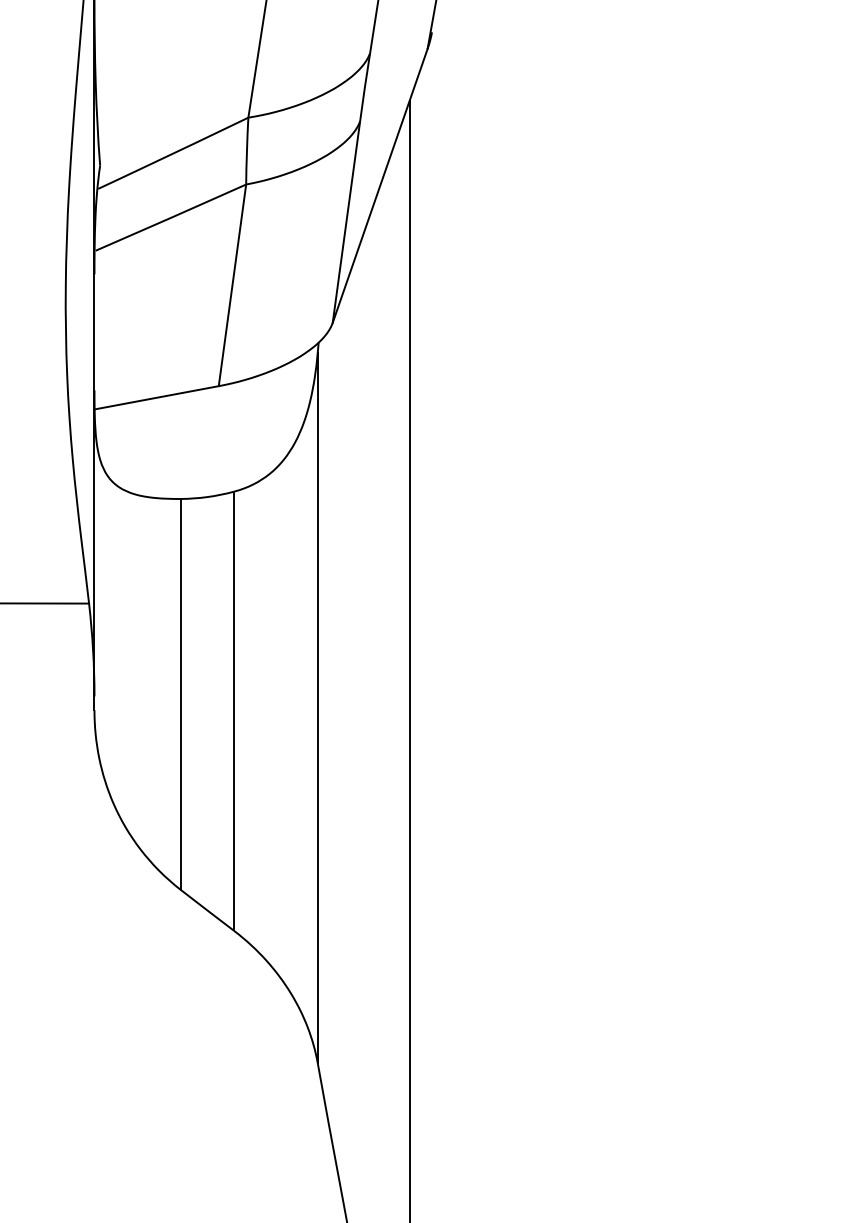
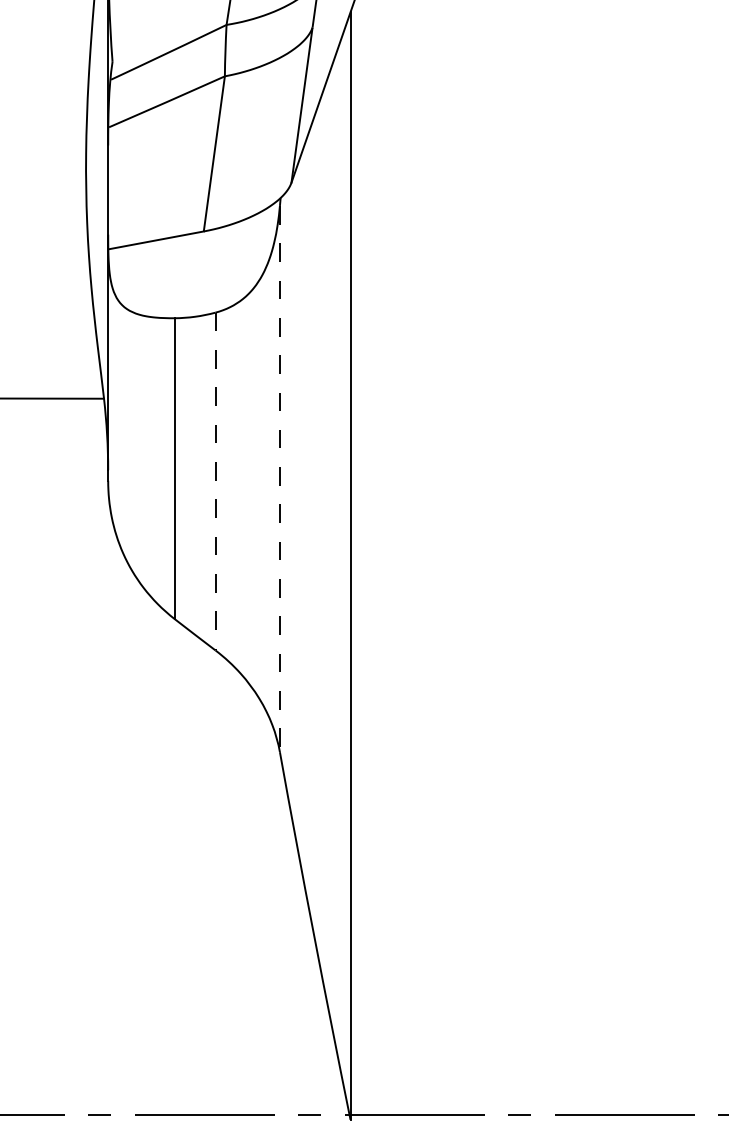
line: (317, 708) -> (279, 479), solid -> dashed
line: (233, 711) -> (215, 481), solid -> dashed

